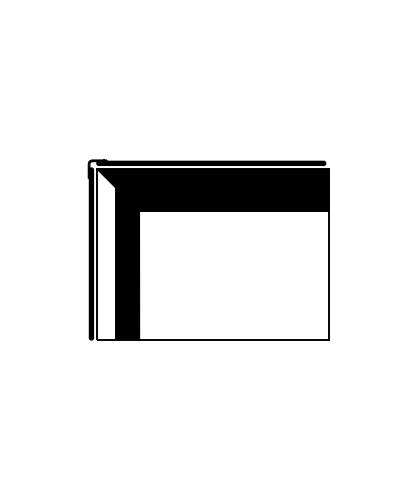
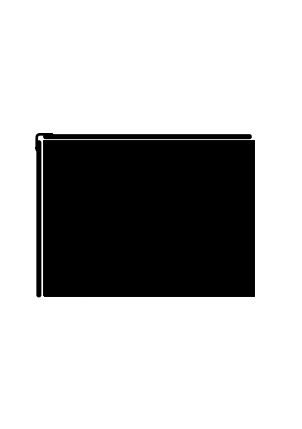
fill: (106, 253) -> (52, 218), added
fill: (234, 275) -> (168, 238), added

